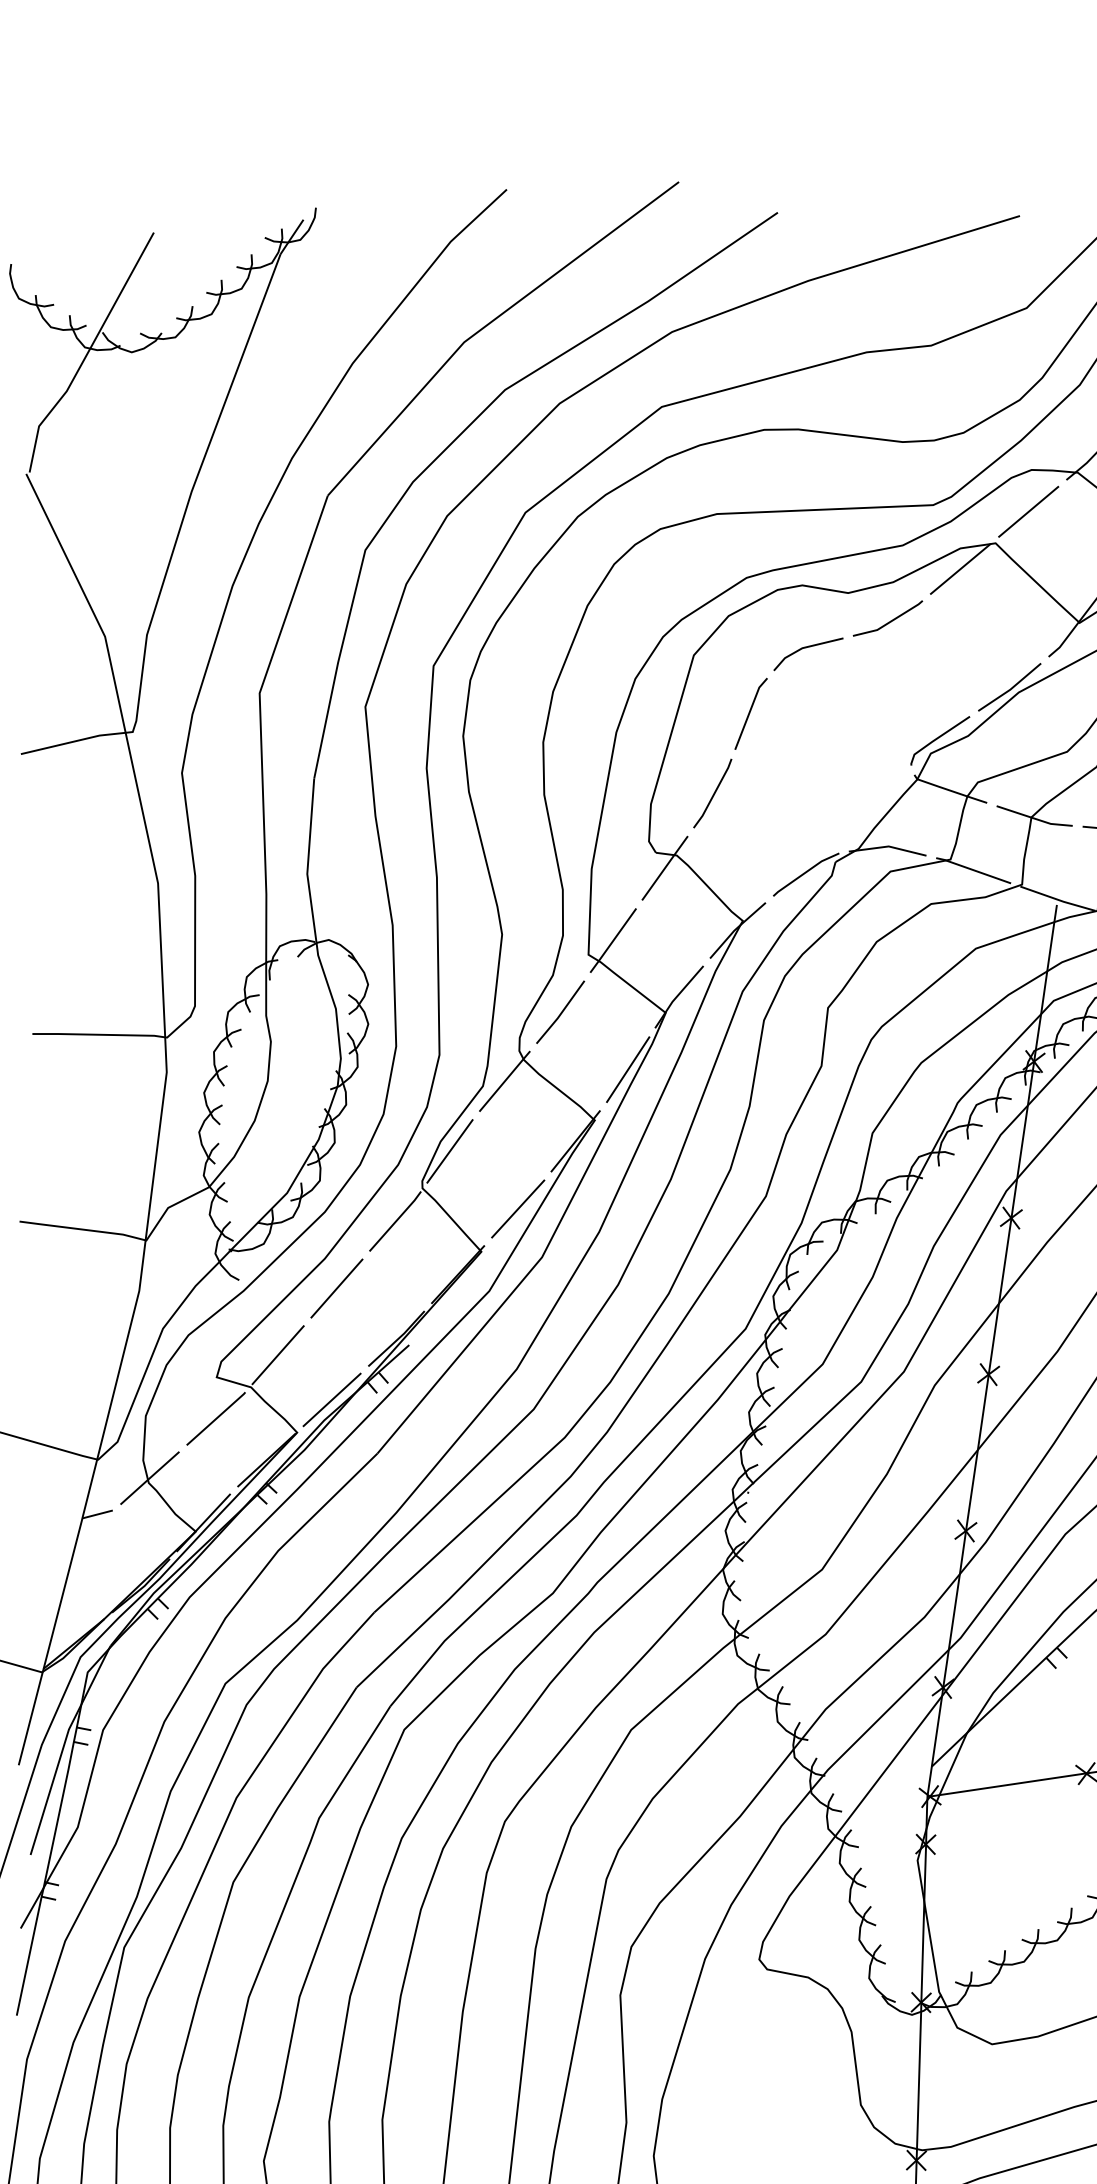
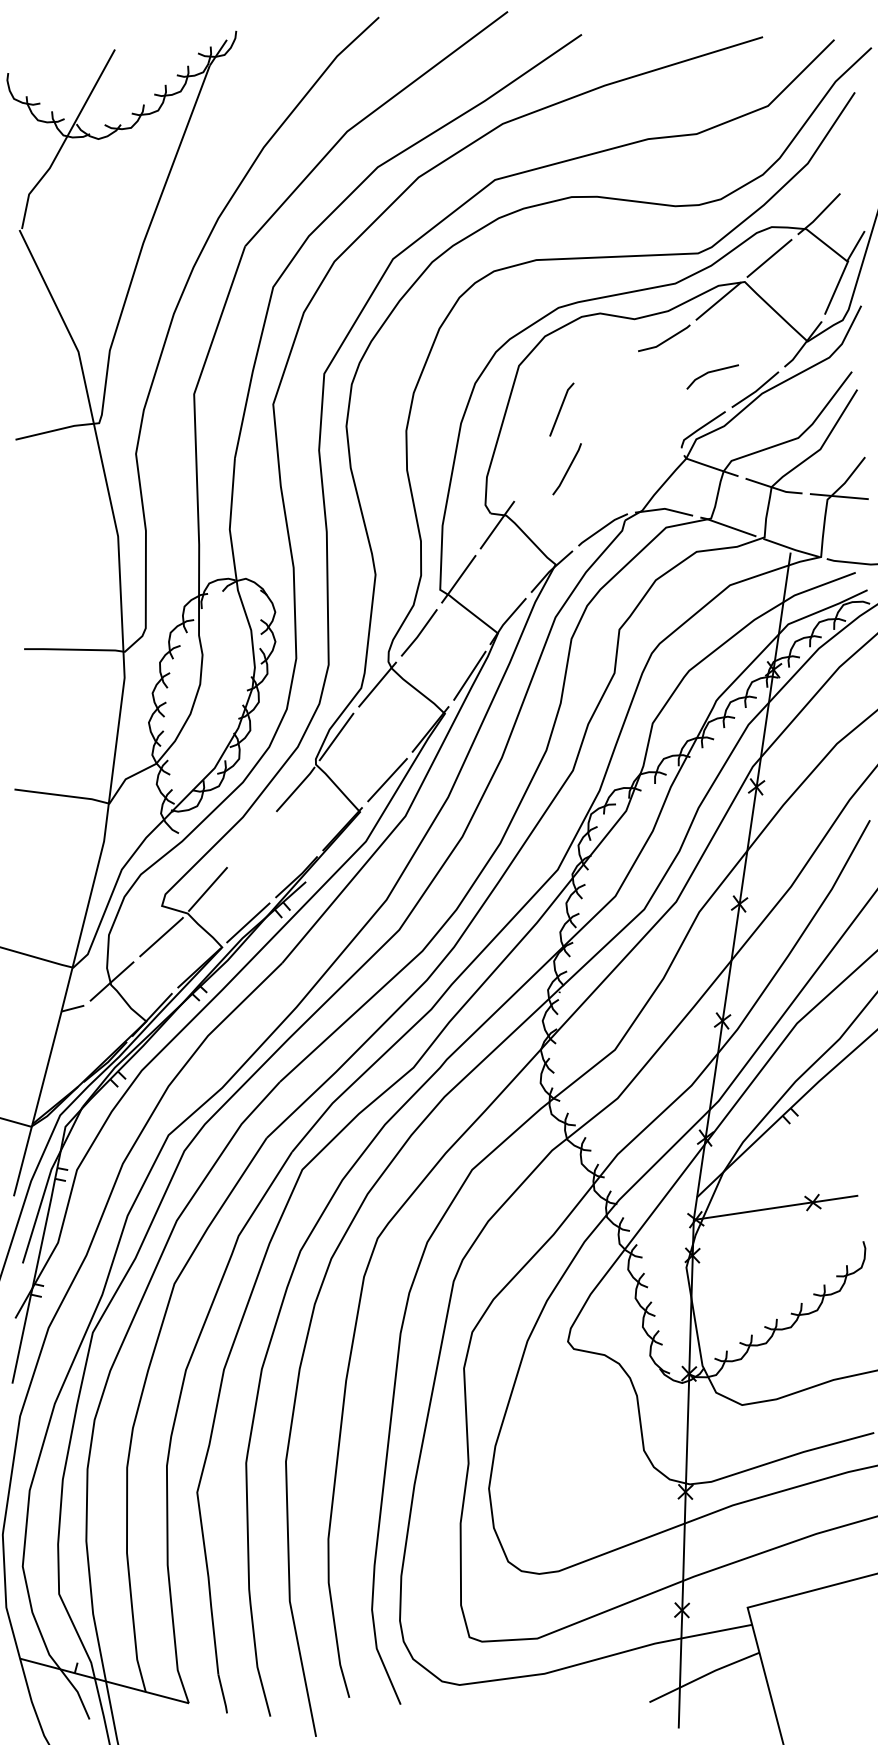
line: (808, 648) -> (712, 372), moved
line: (713, 793) -> (567, 469), moved
line: (336, 1288) -> (251, 839), removed

